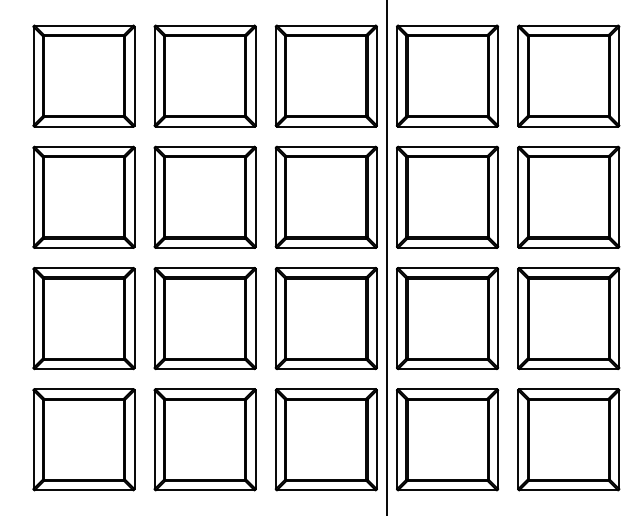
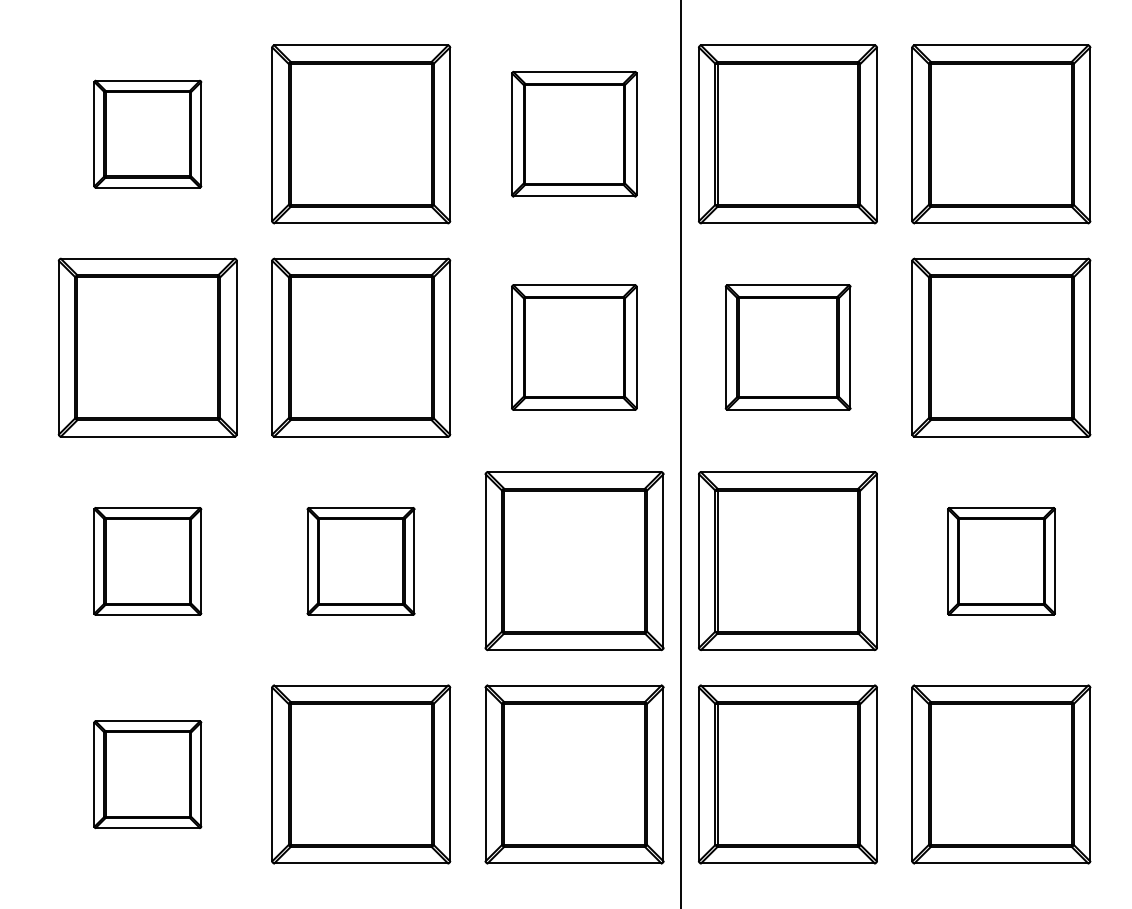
part: (83, 75) -> (146, 133), size x0.6
part: (325, 75) -> (573, 133), size x0.7
part: (325, 196) -> (573, 346), size x0.7
part: (447, 196) -> (787, 346), size x0.7
part: (83, 318) -> (146, 561), size x0.6
part: (204, 318) -> (359, 561), size x0.6
part: (568, 318) -> (1000, 561), size x0.6
part: (83, 439) -> (146, 774), size x0.6

